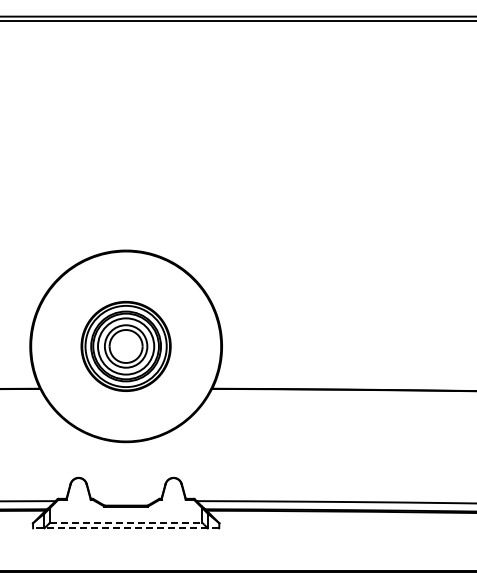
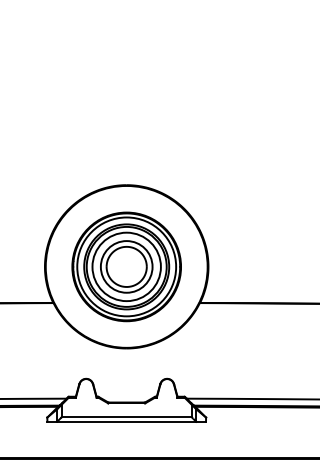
part: (125, 346) -> (126, 266), size x1.43
line: (126, 522) -> (126, 416), dashed -> solid
line: (125, 528) -> (126, 422), dashed -> solid

